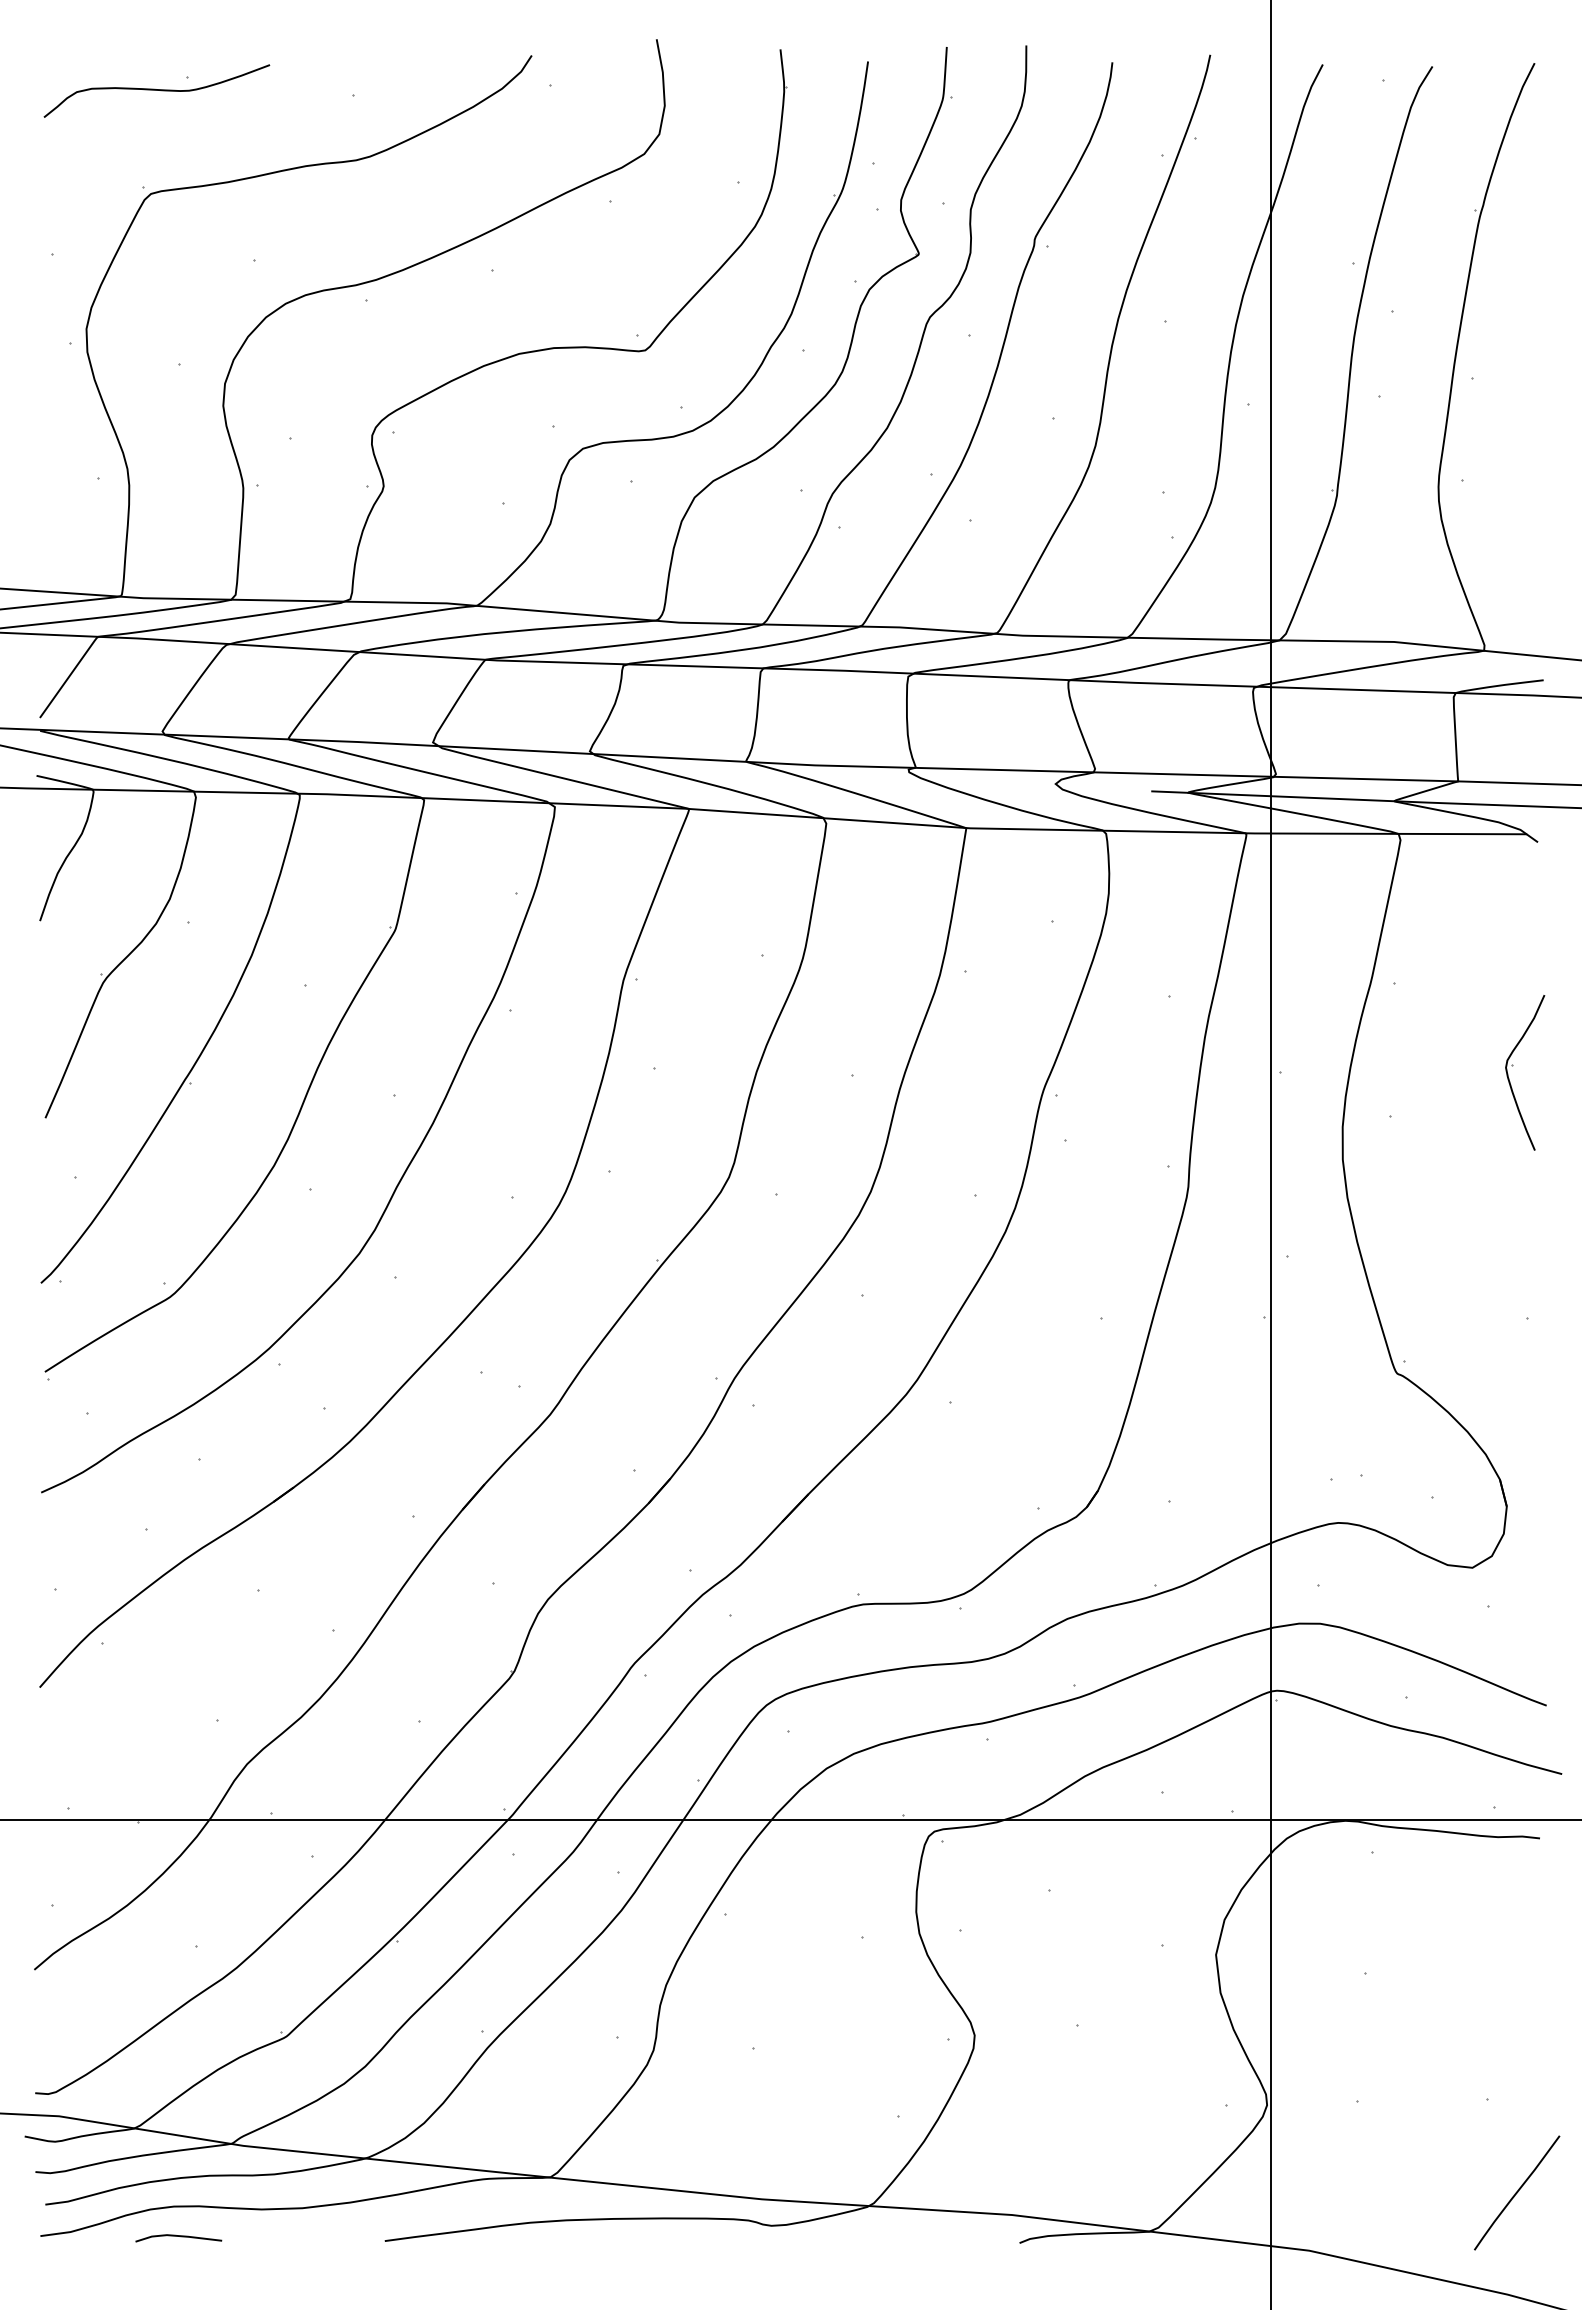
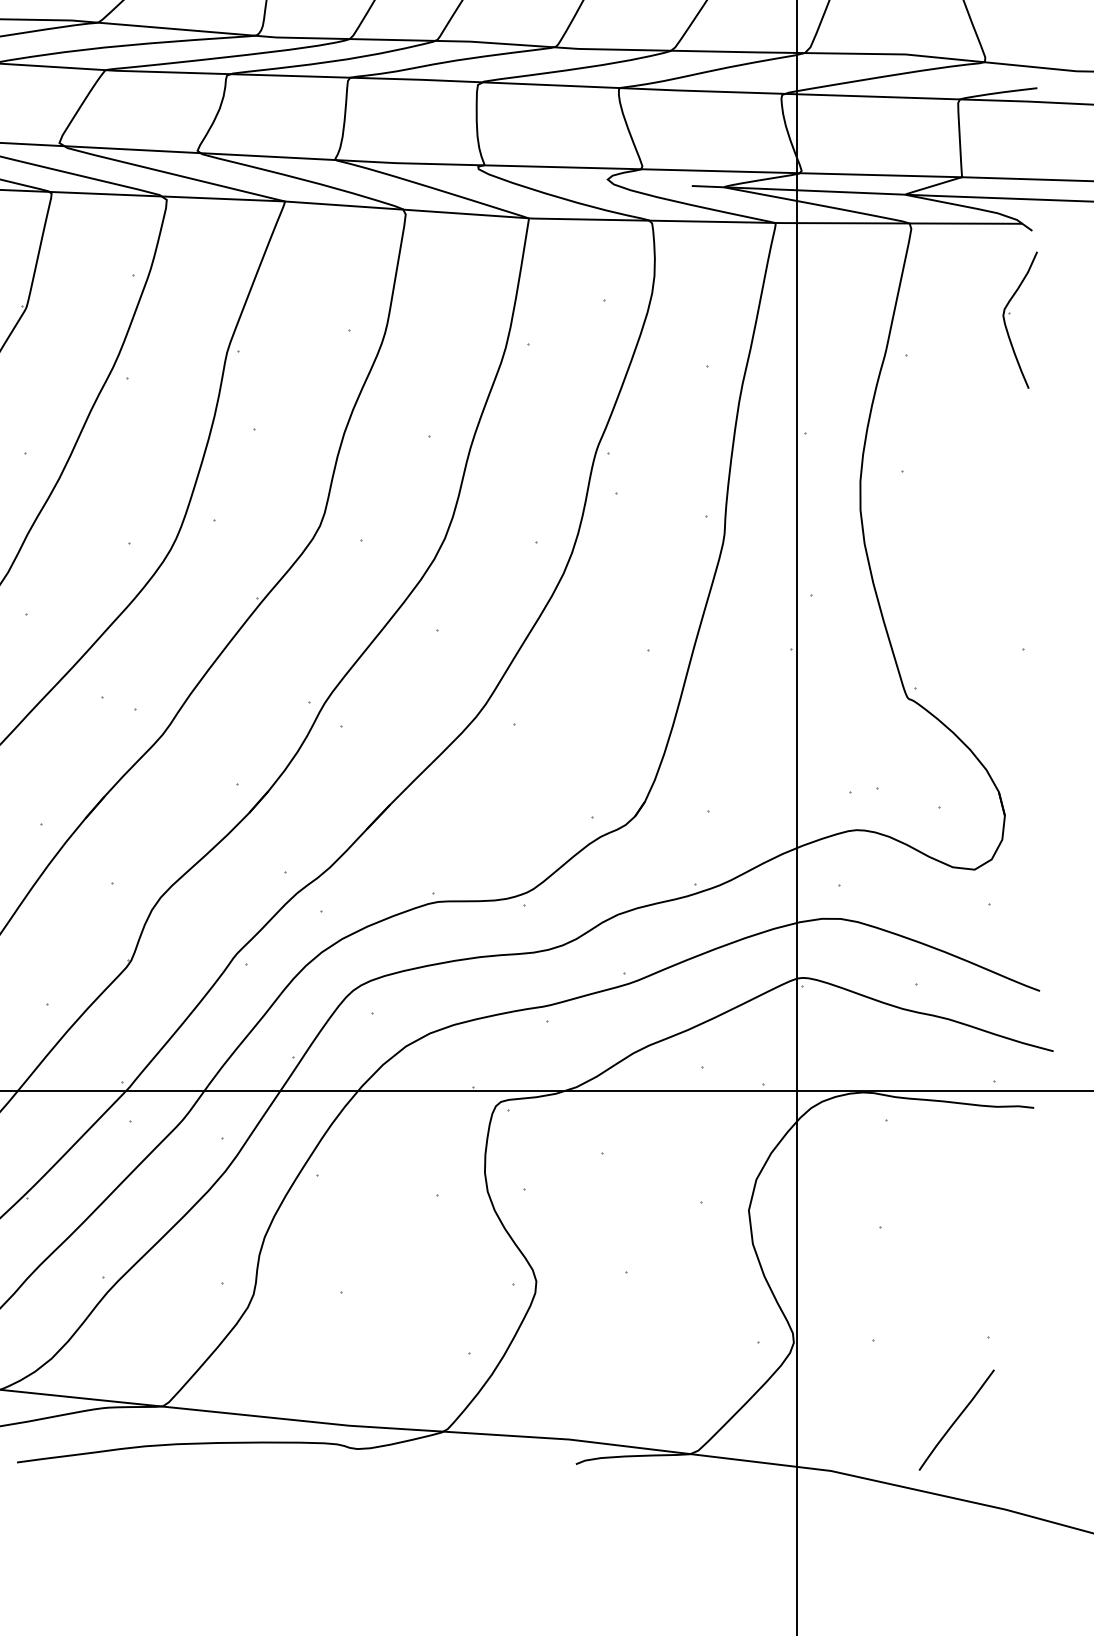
part: (1513, 1065) -> (1009, 313), moved
curve: (1517, 2192) -> (957, 1419), moved

